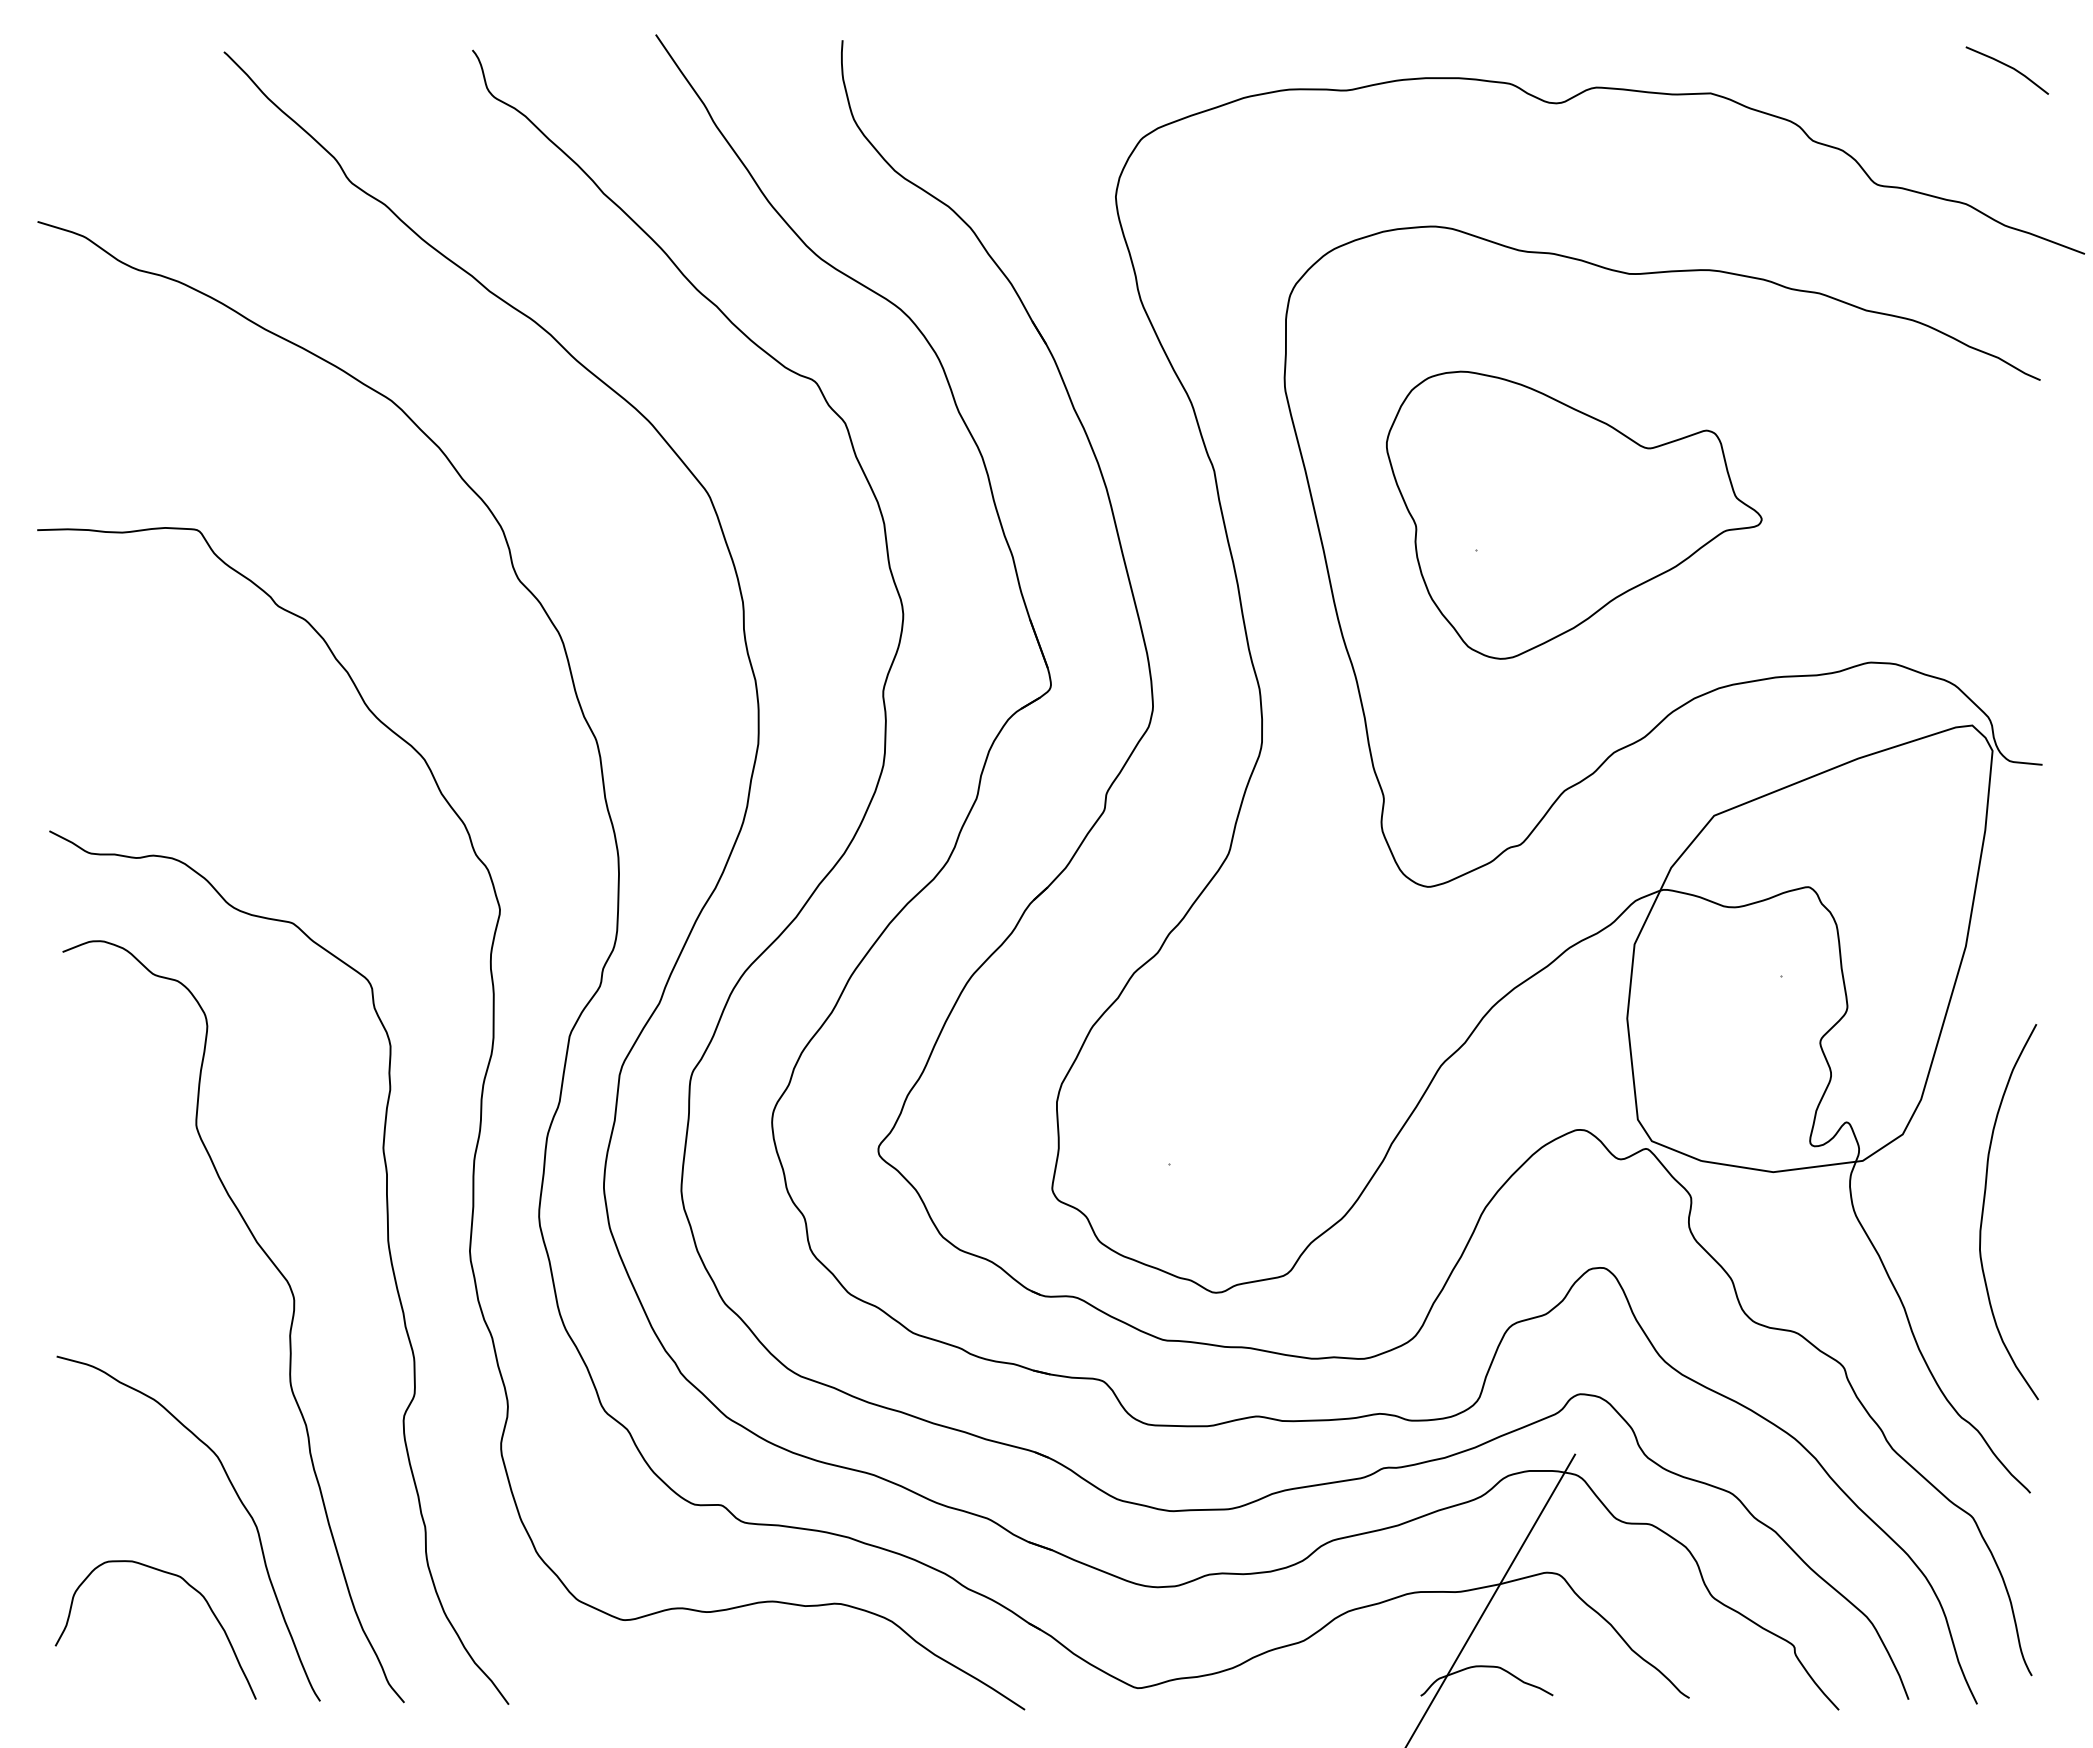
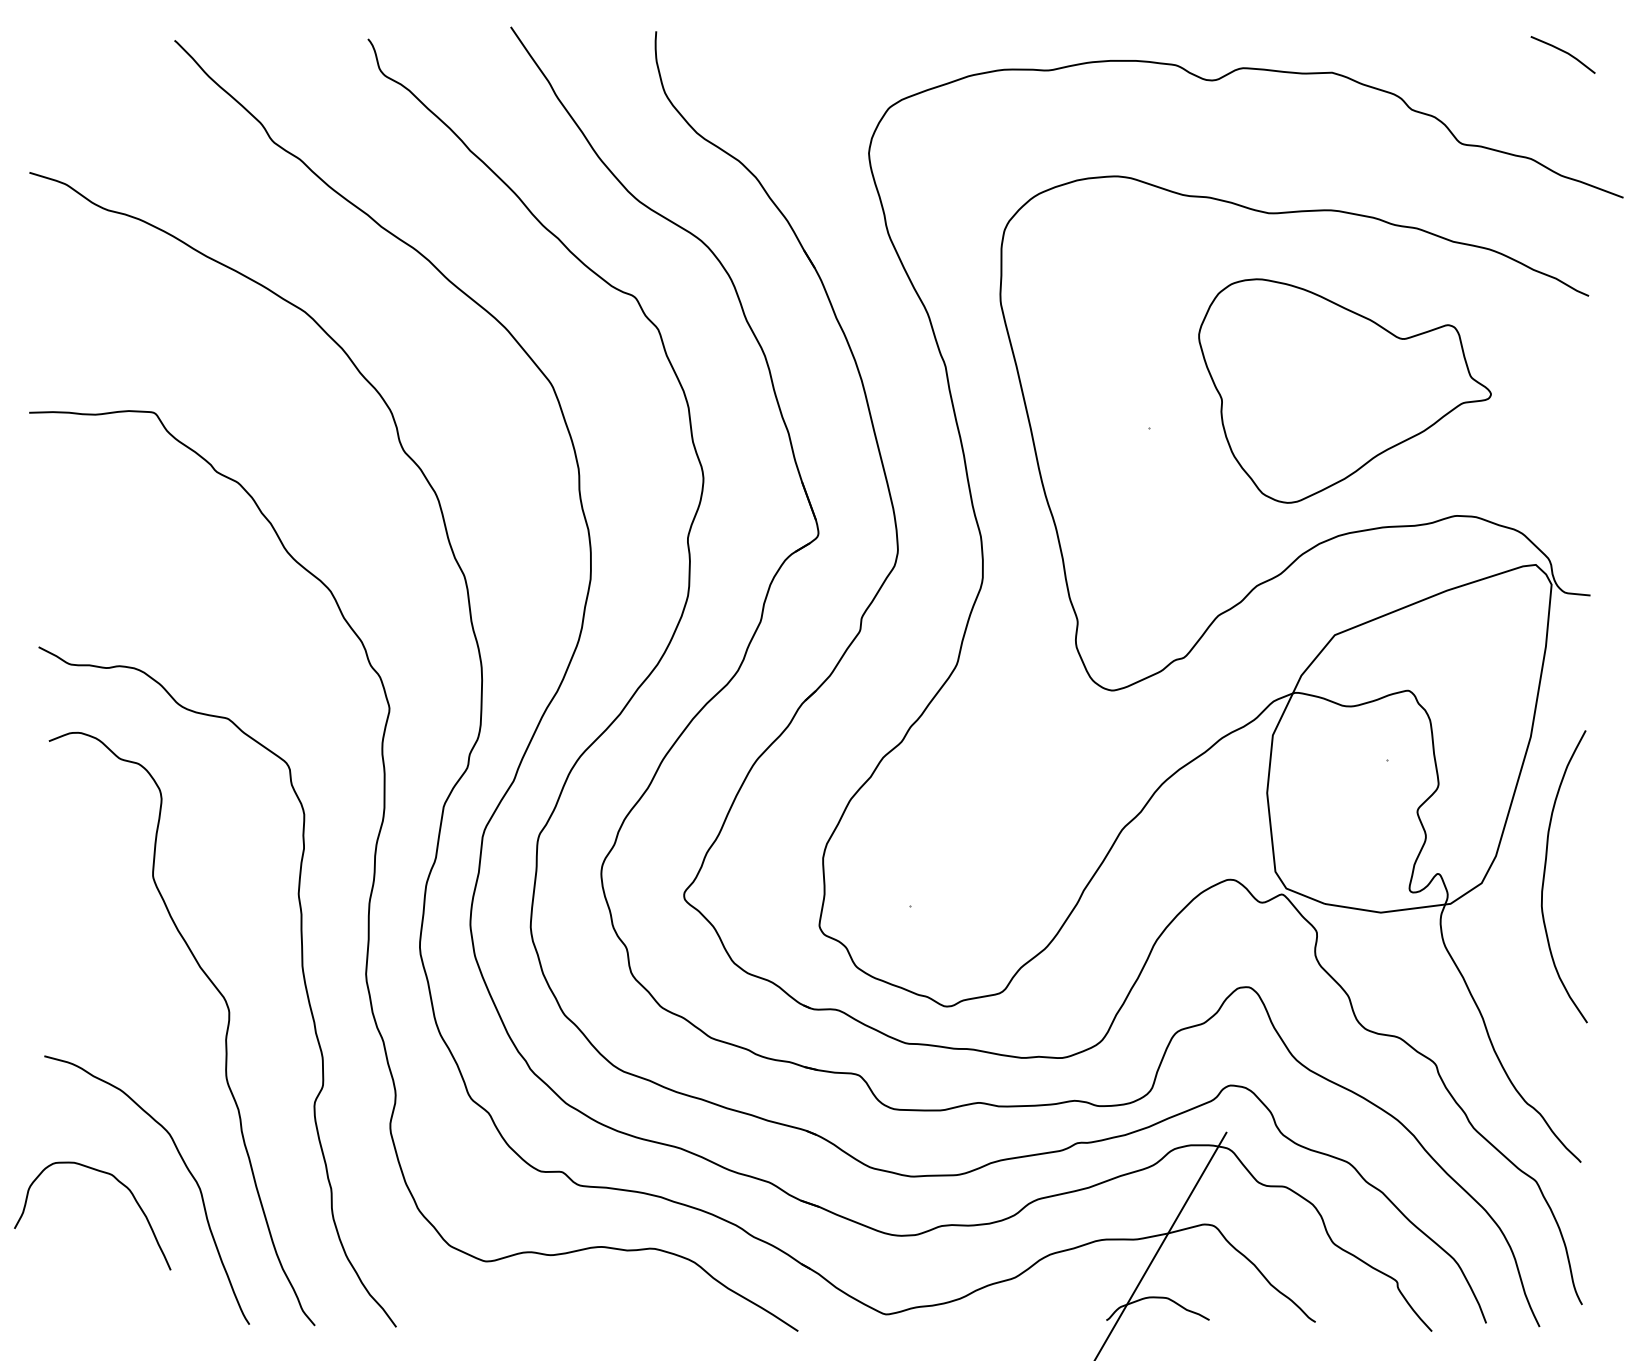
part: (1574, 514) -> (1345, 390), moved
curve: (1984, 1207) -> (1545, 873), moved
curve: (190, 1587) -> (119, 1183), moved

